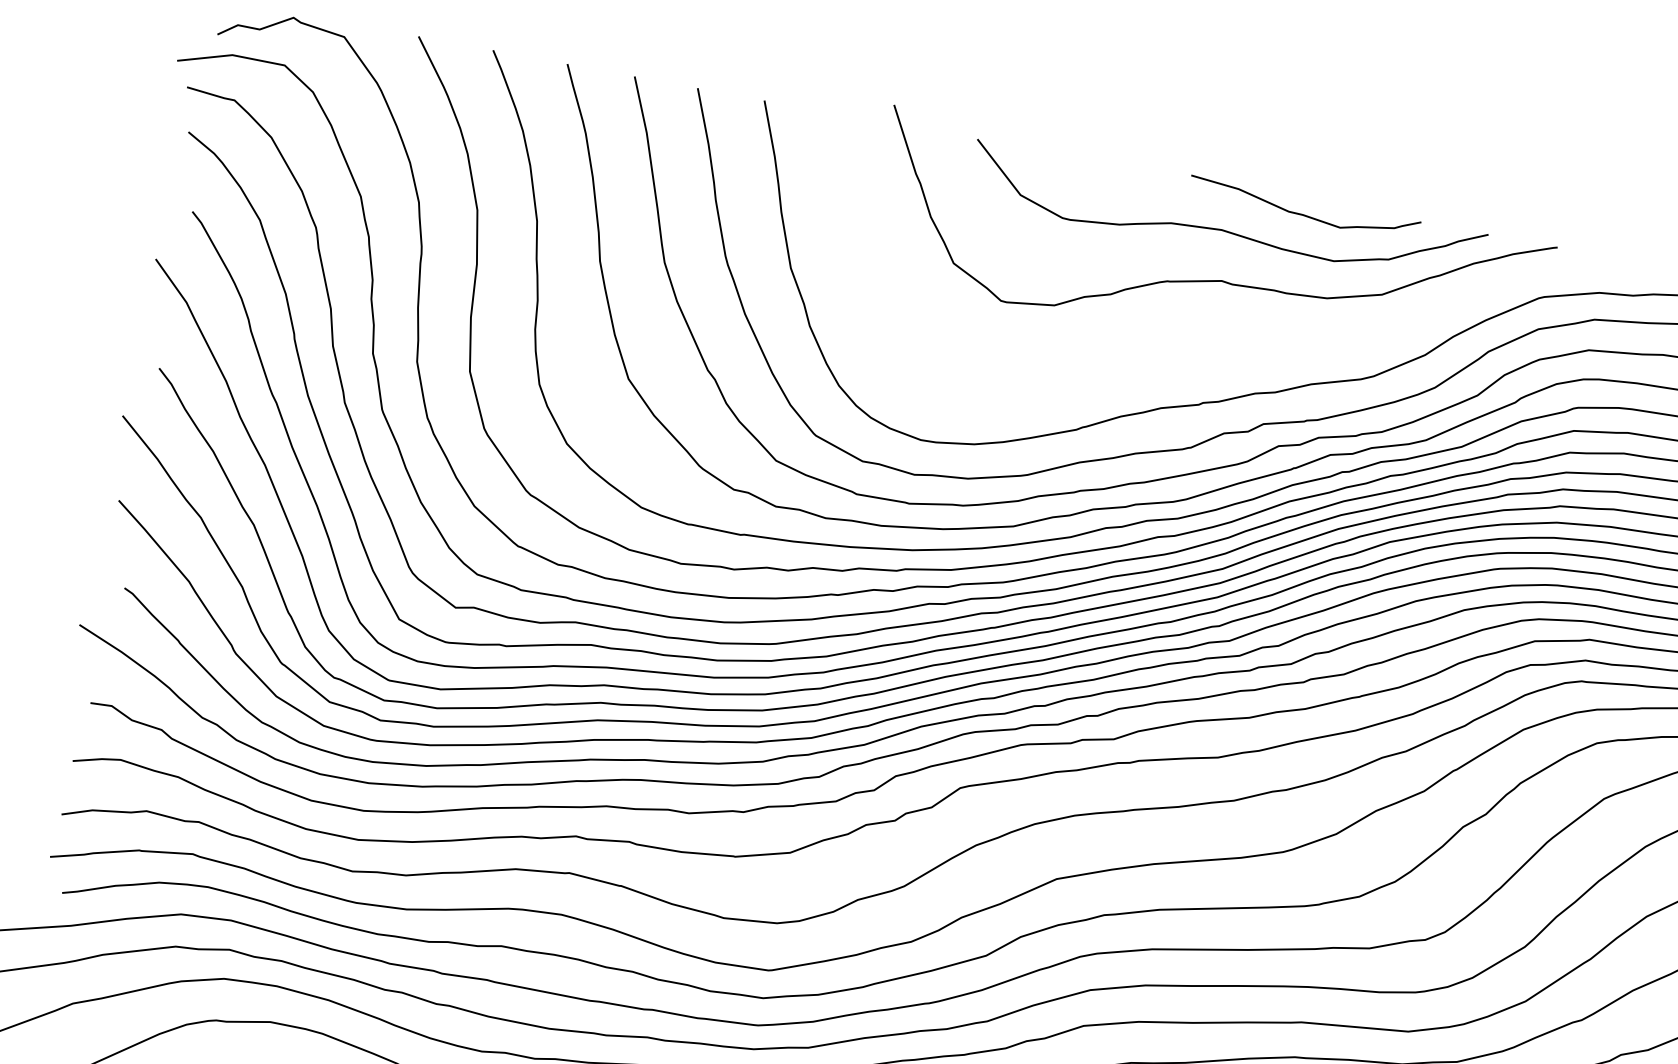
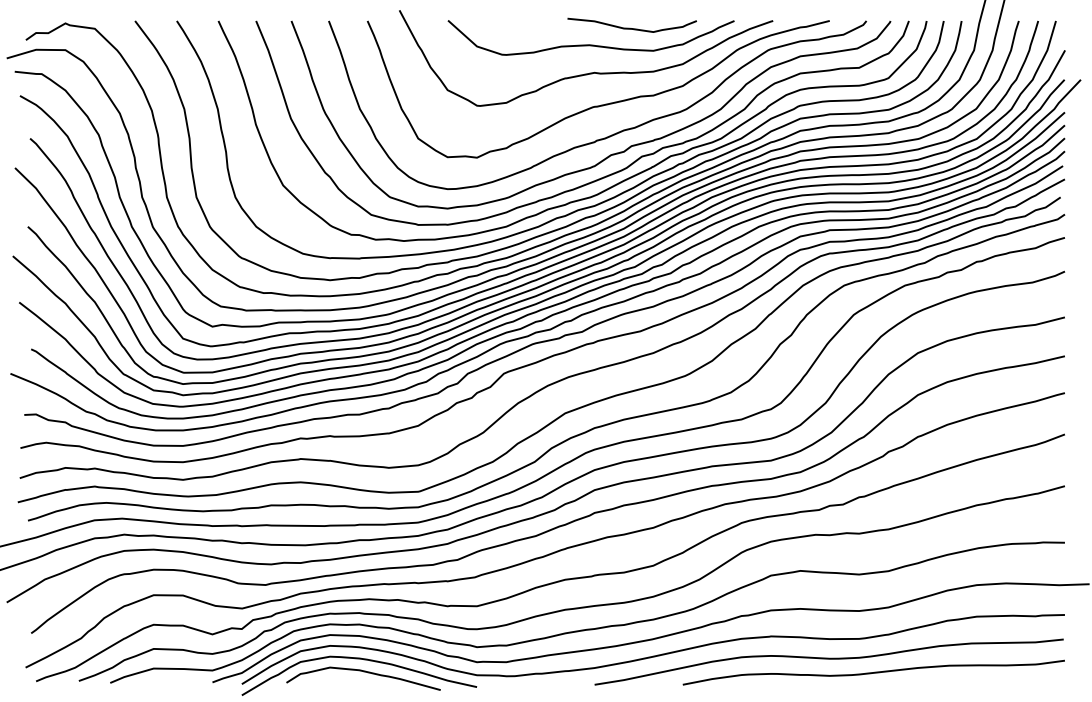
curve: (1223, 339) -> (601, 104), added

